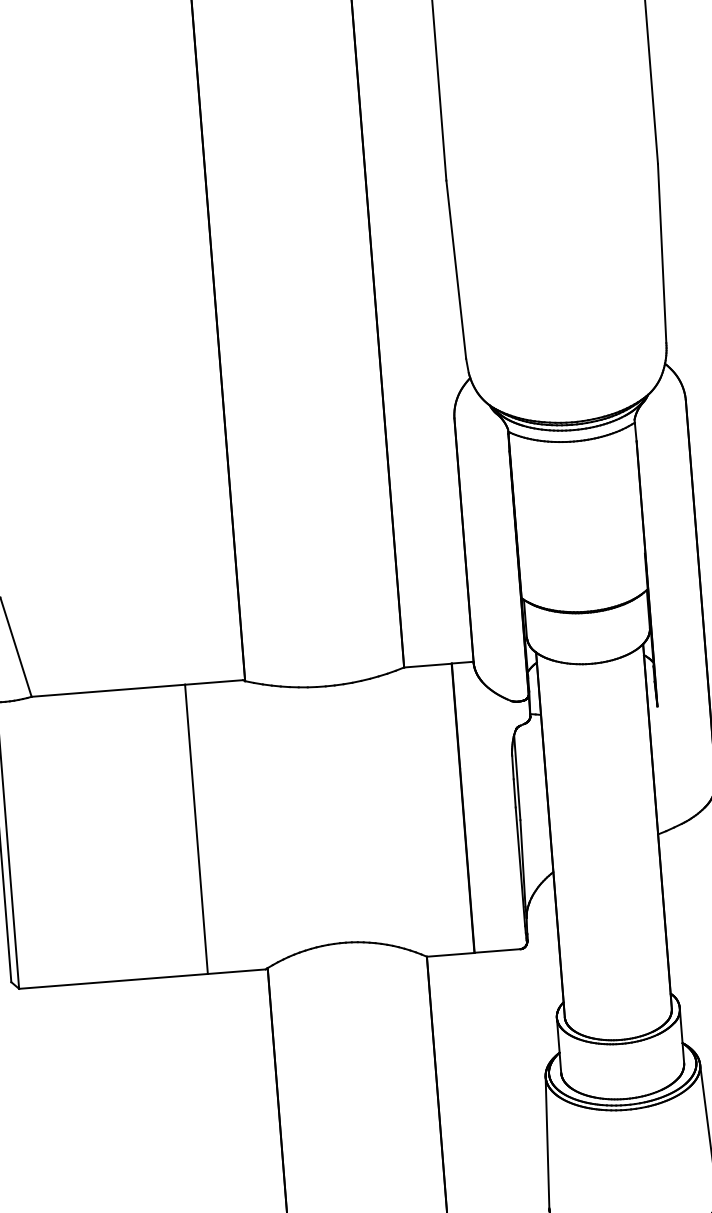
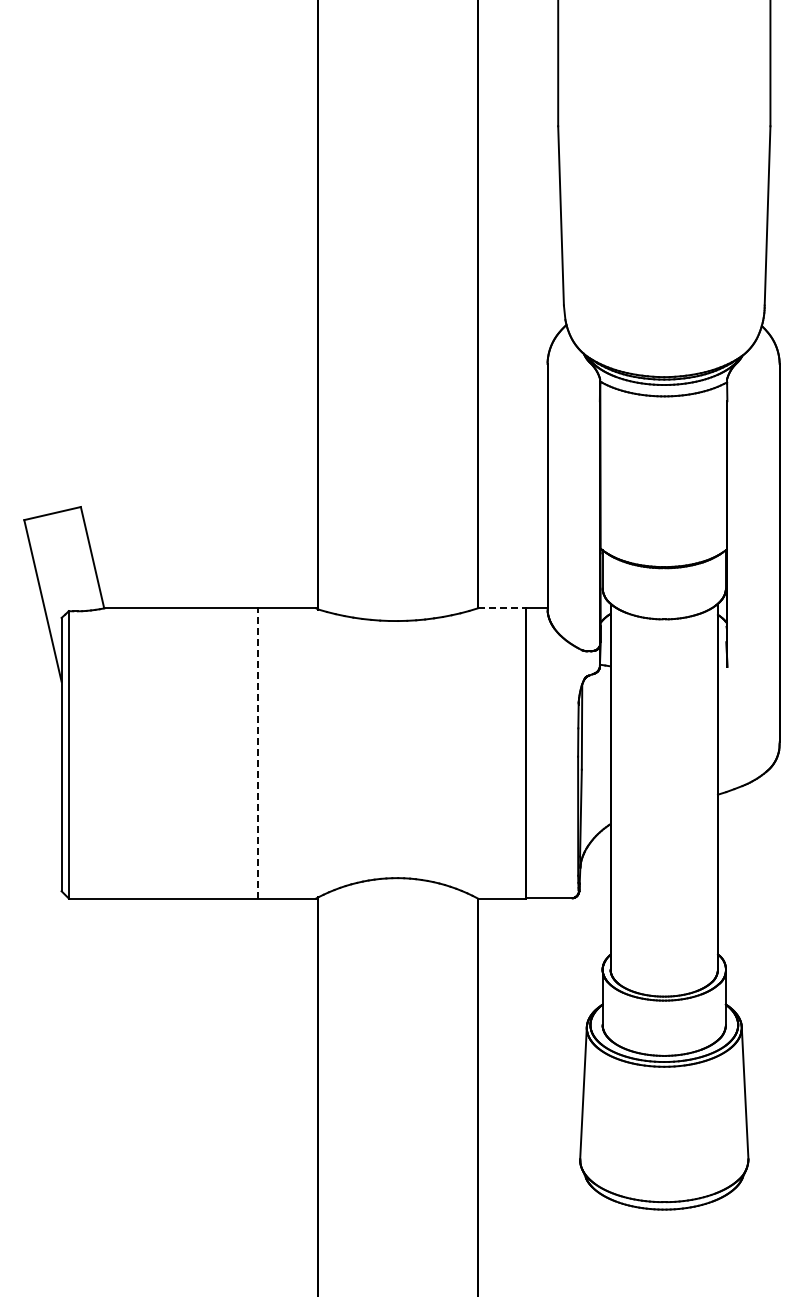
line: (427, 665) -> (501, 608), solid -> dashed
line: (196, 828) -> (258, 752), solid -> dashed

